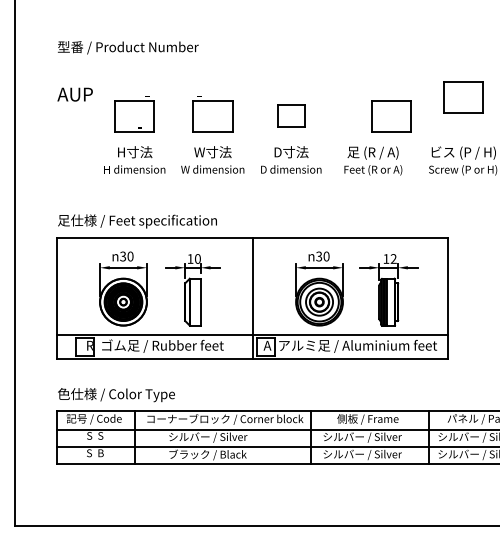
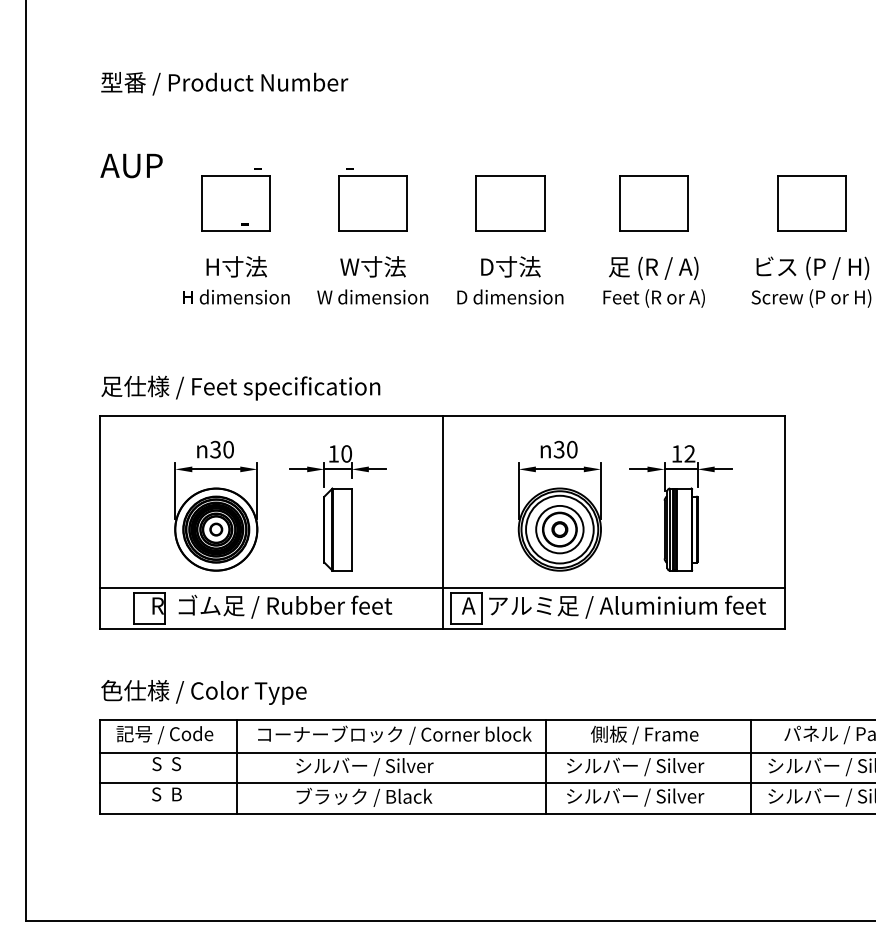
part: (463, 97) -> (812, 204), moved
part: (291, 116) -> (510, 204), size x1.43
part: (391, 116) -> (654, 204), moved

